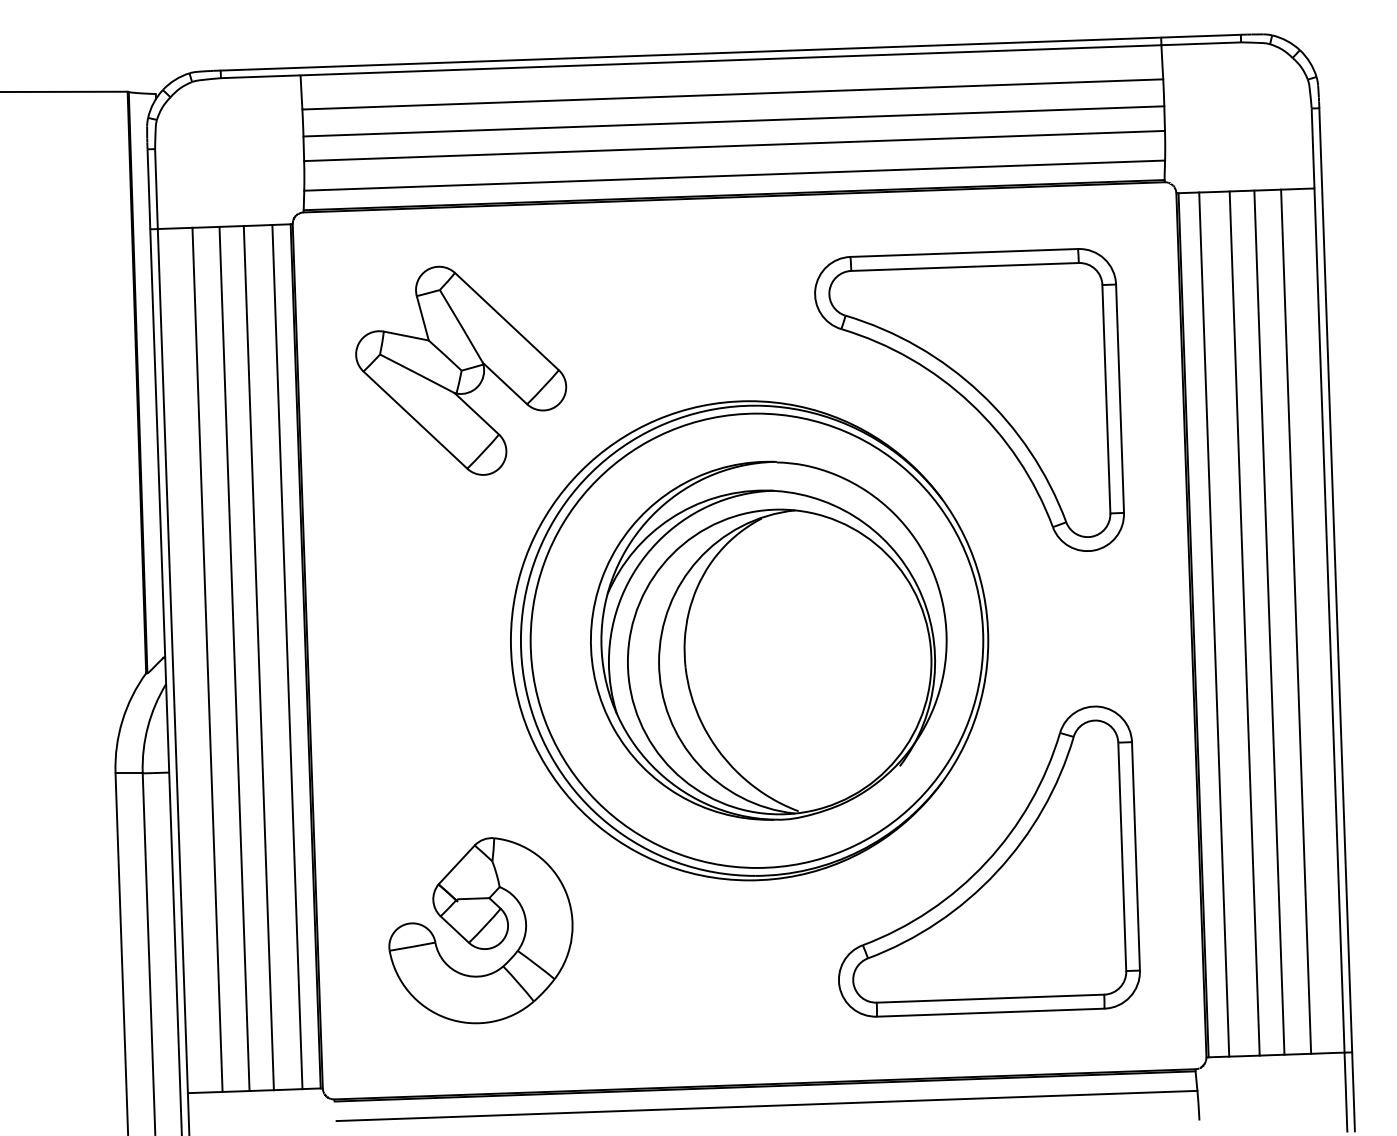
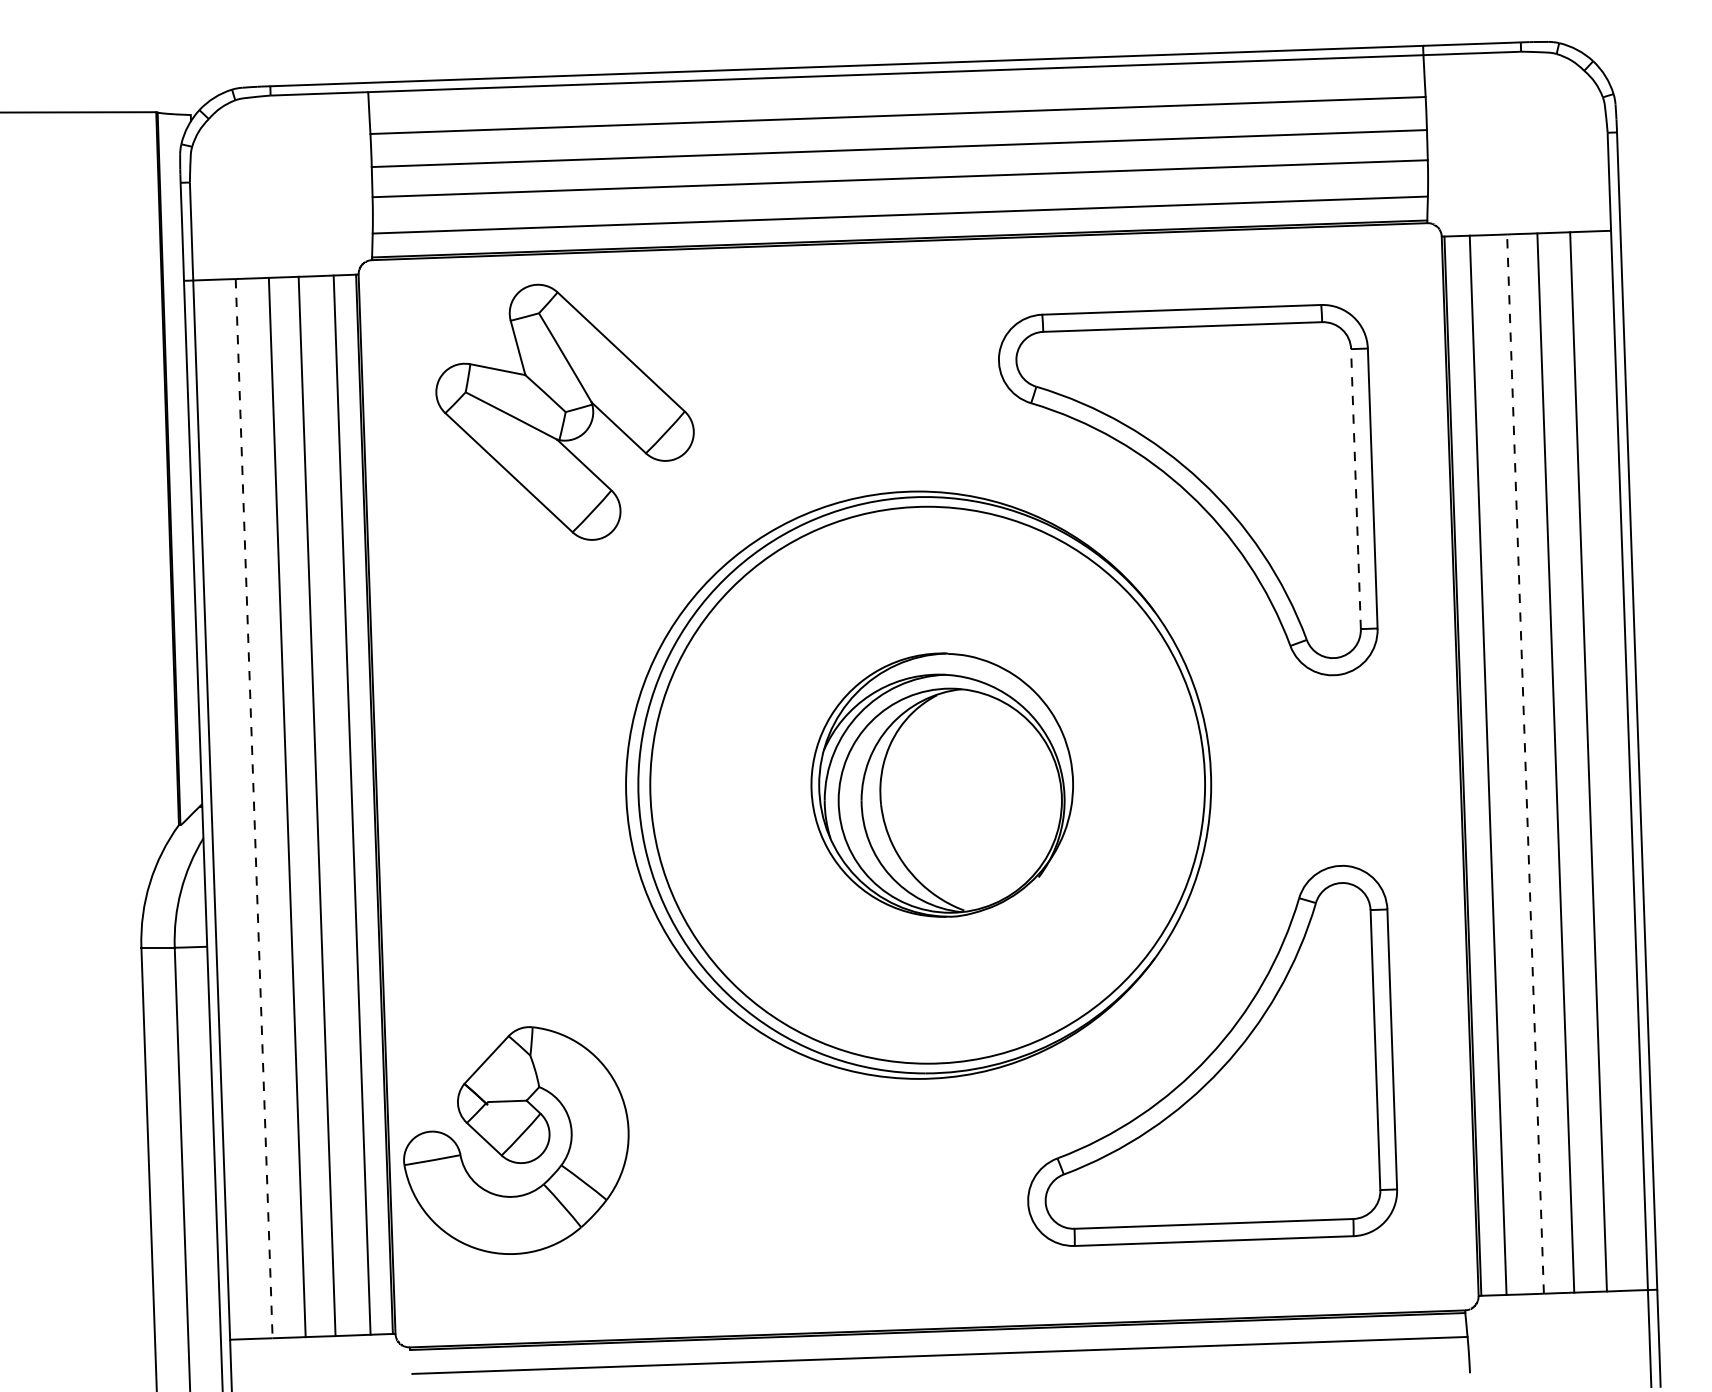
part: (460, 370) -> (564, 411), moved
line: (1105, 398) -> (1355, 488), solid -> dashed
line: (1244, 623) -> (1525, 764), solid -> dashed
part: (769, 640) -> (942, 784), size x0.6
line: (207, 659) -> (254, 808), solid -> dashed
part: (481, 930) -> (516, 1140), moved

